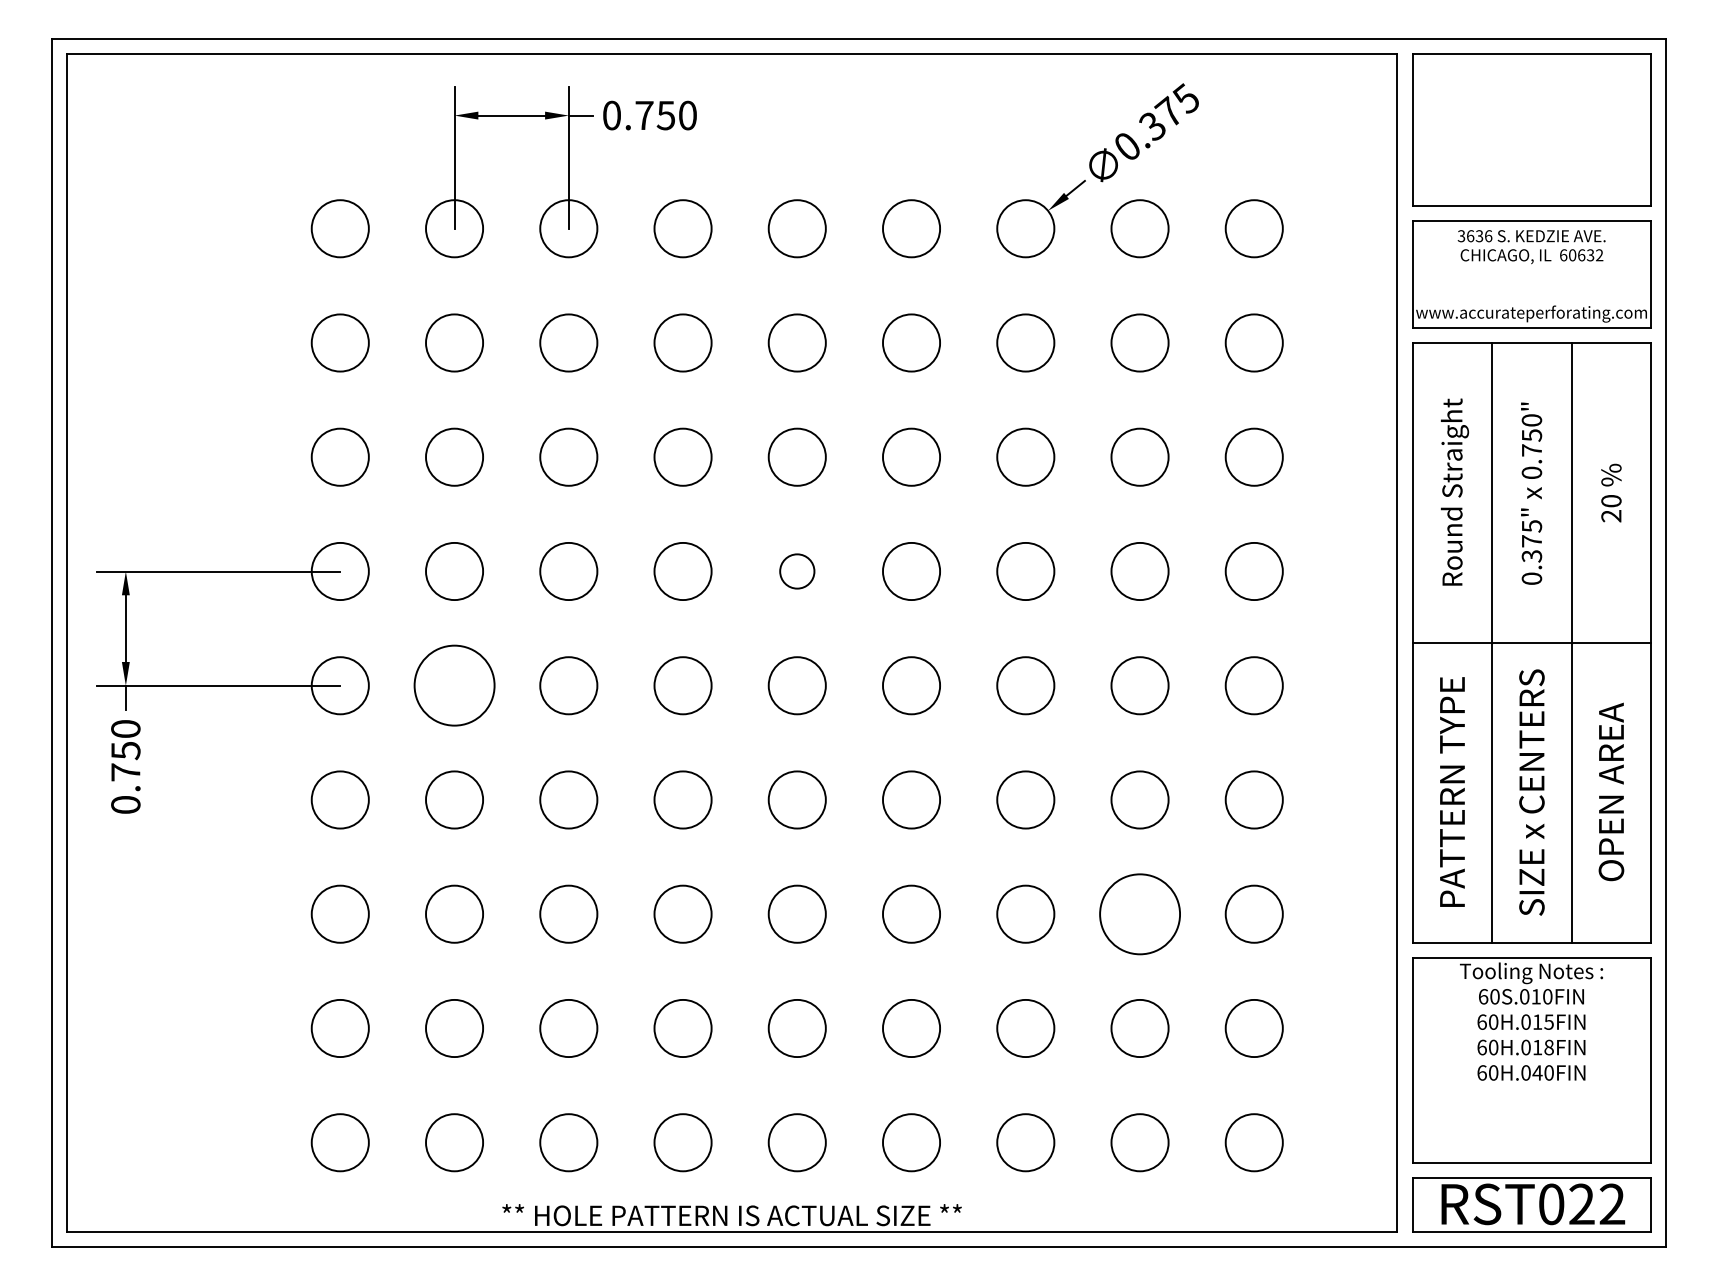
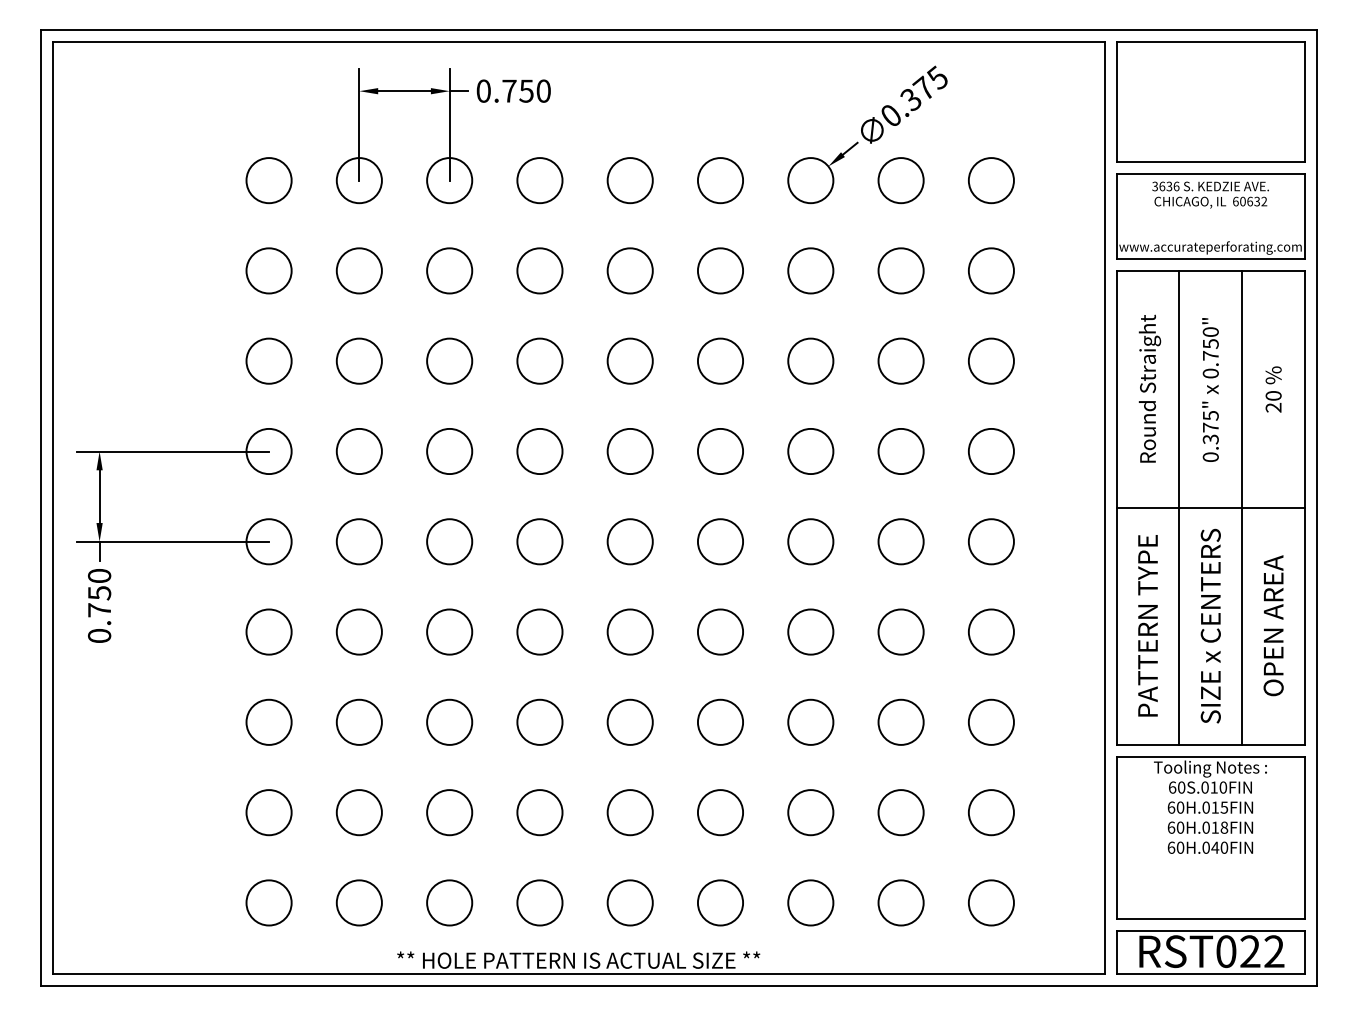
circle: (796, 571) -> (629, 451), size x1.67
circle: (454, 685) -> (359, 541), size x0.71
circle: (1139, 913) -> (900, 721), size x0.71

